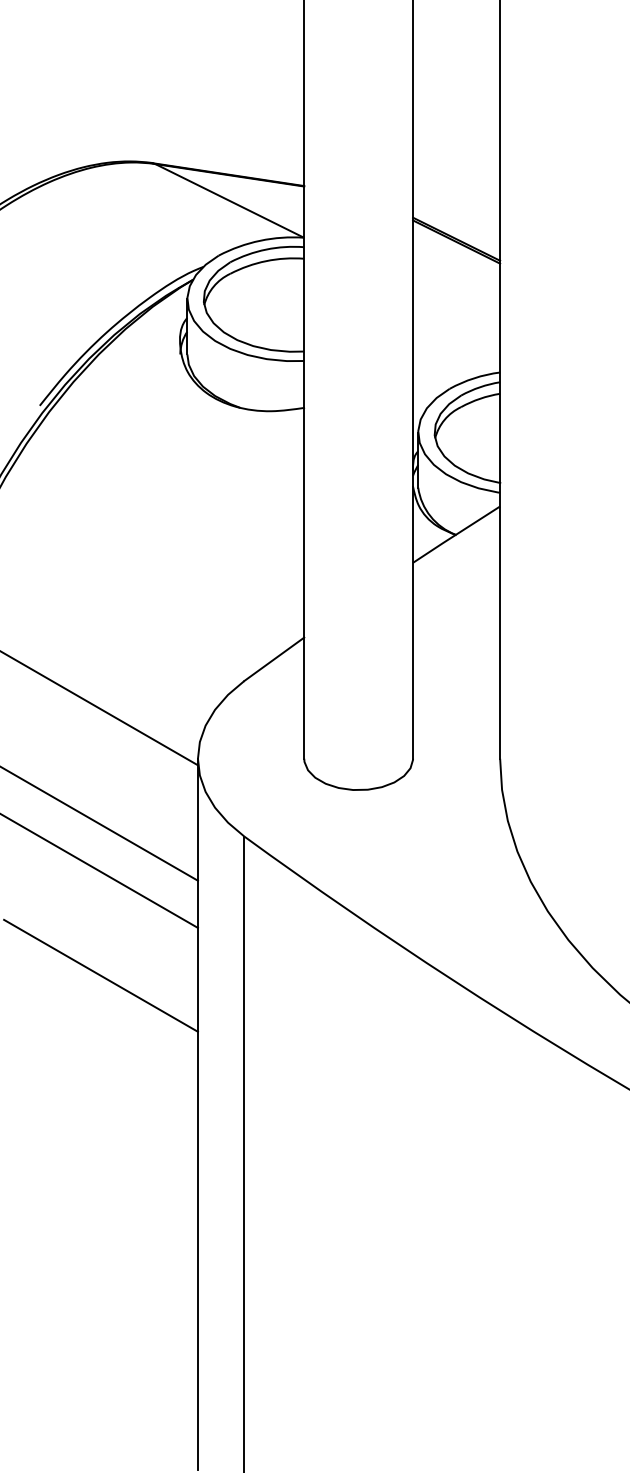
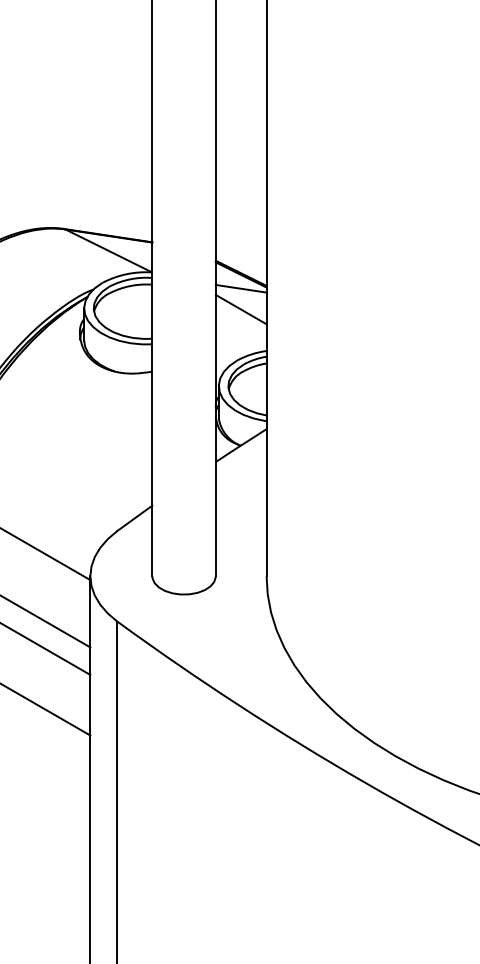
line: (455, 265) -> (240, 288), added
line: (455, 301) -> (240, 309), added

